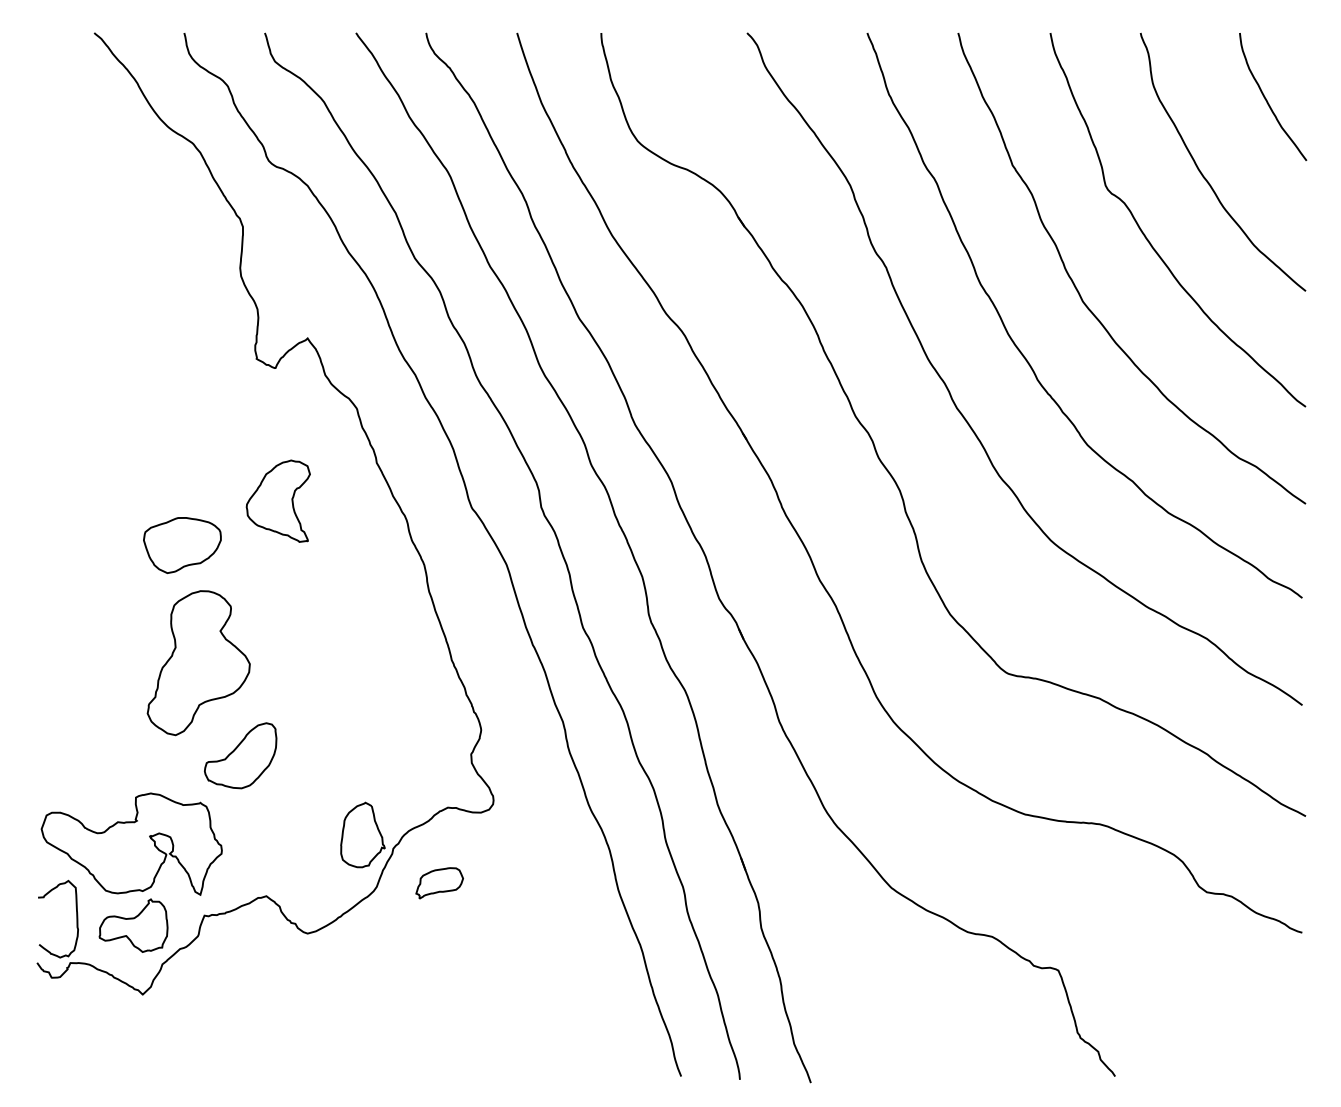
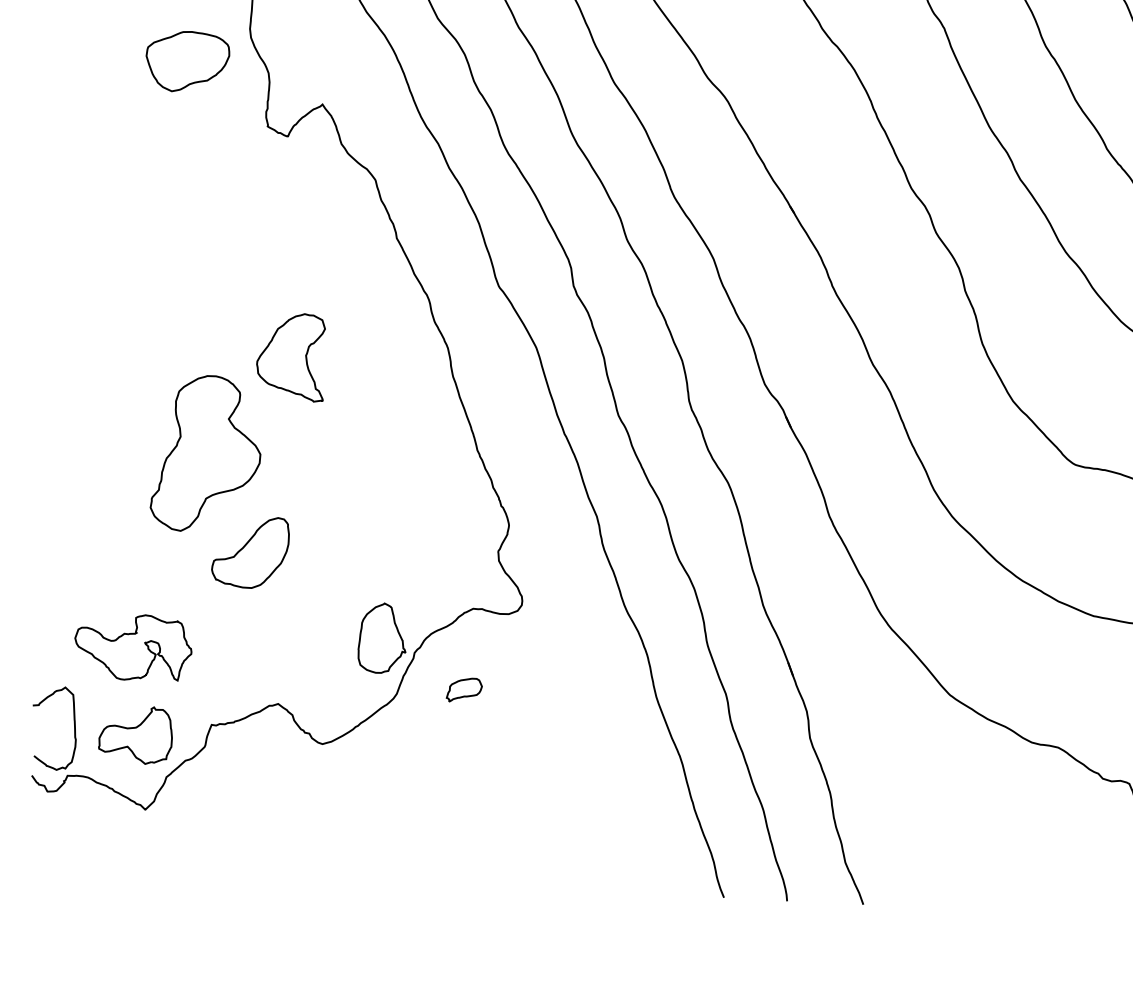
part: (277, 500) -> (290, 357), moved
part: (182, 545) -> (188, 61), moved
part: (131, 843) -> (133, 647), size x0.6
part: (439, 883) -> (464, 690), size x0.7

